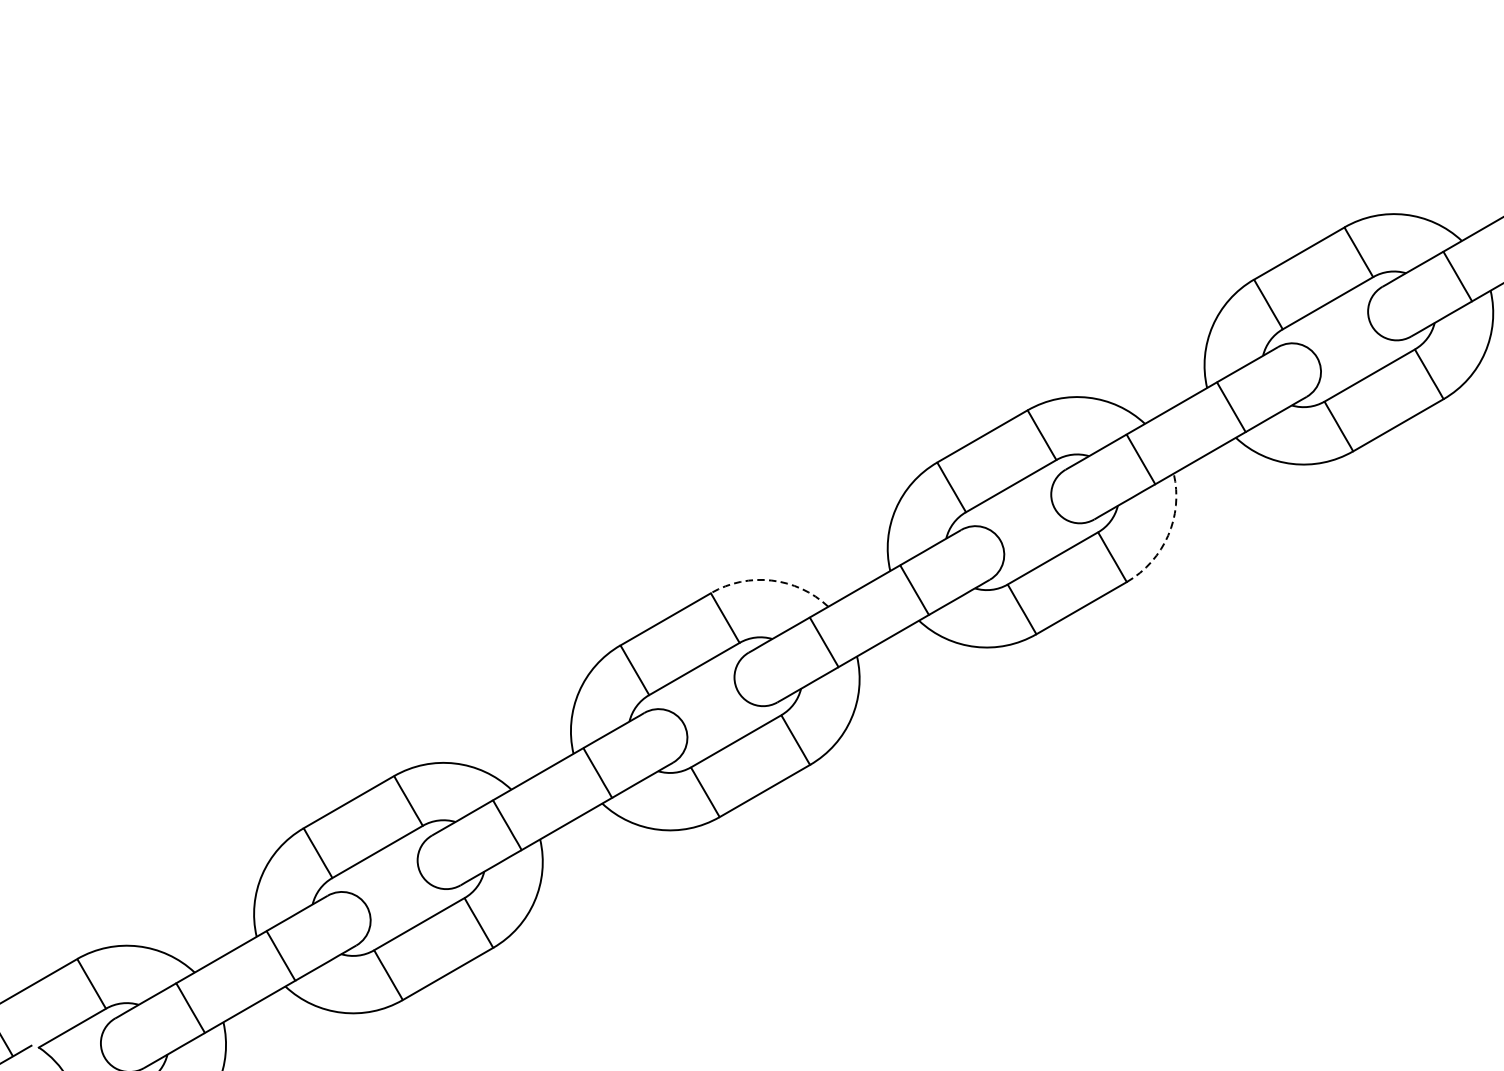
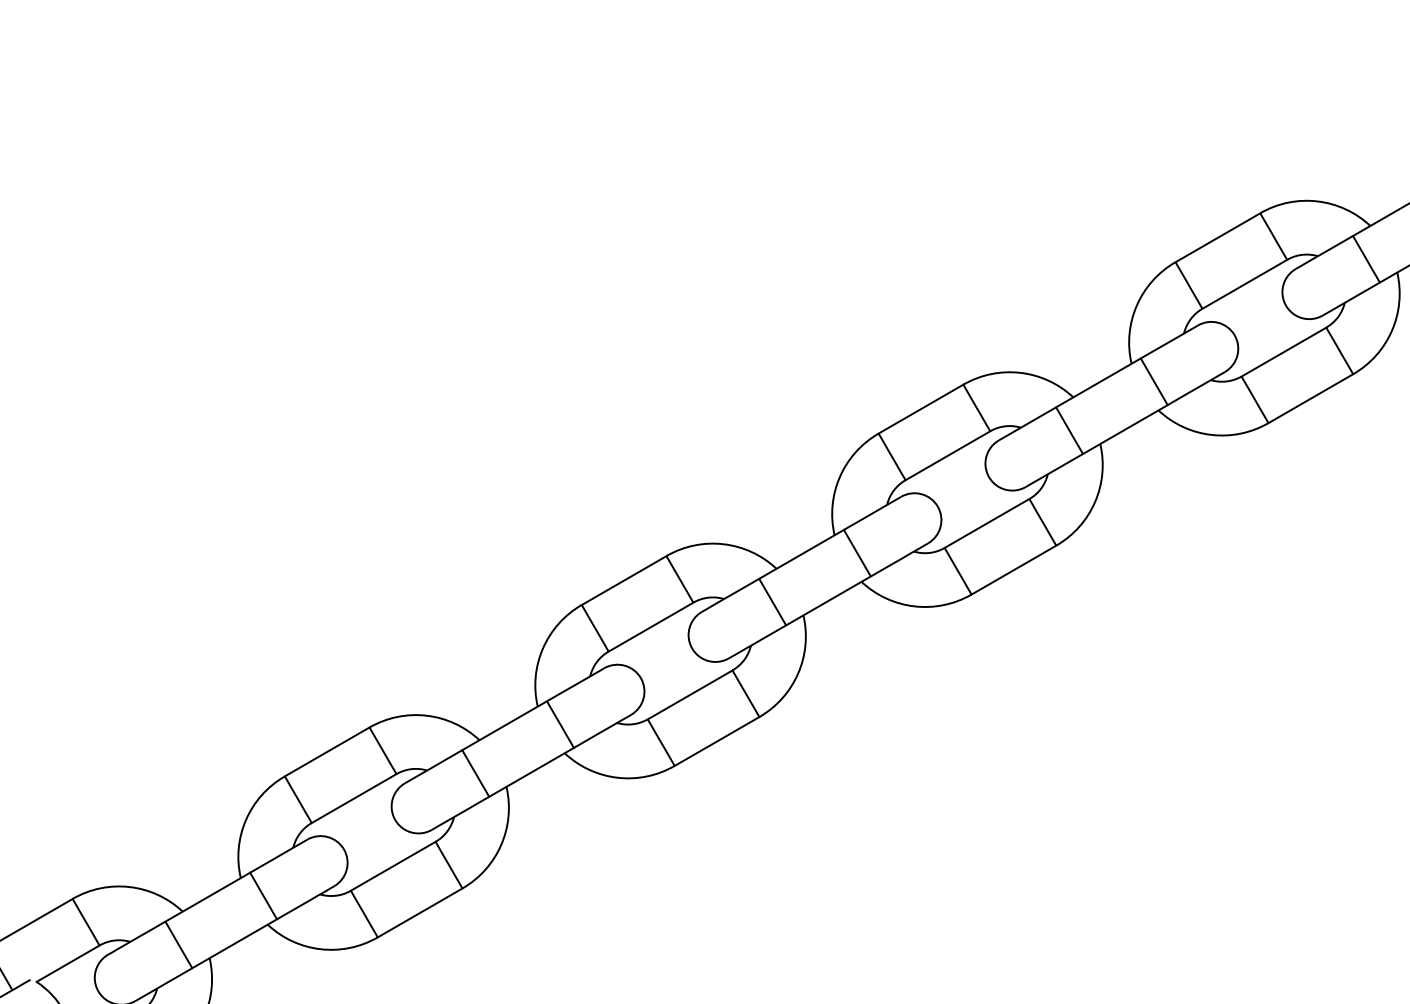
arc: (1168, 536) -> (1095, 502), dashed -> solid
arc: (771, 580) -> (723, 544), dashed -> solid

